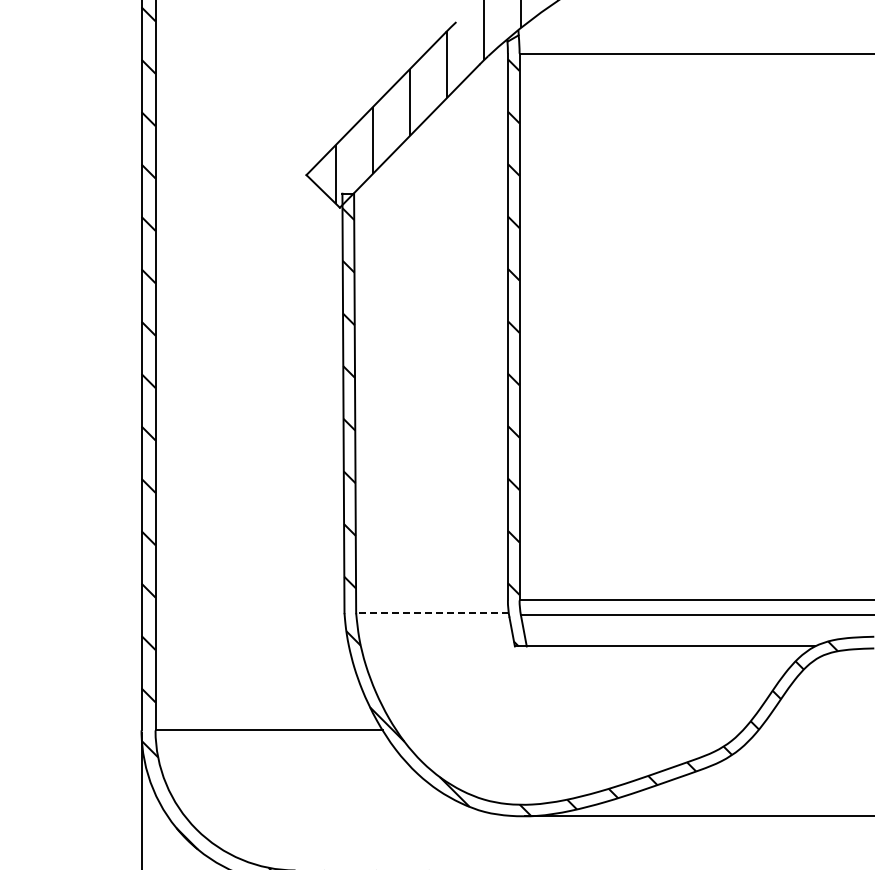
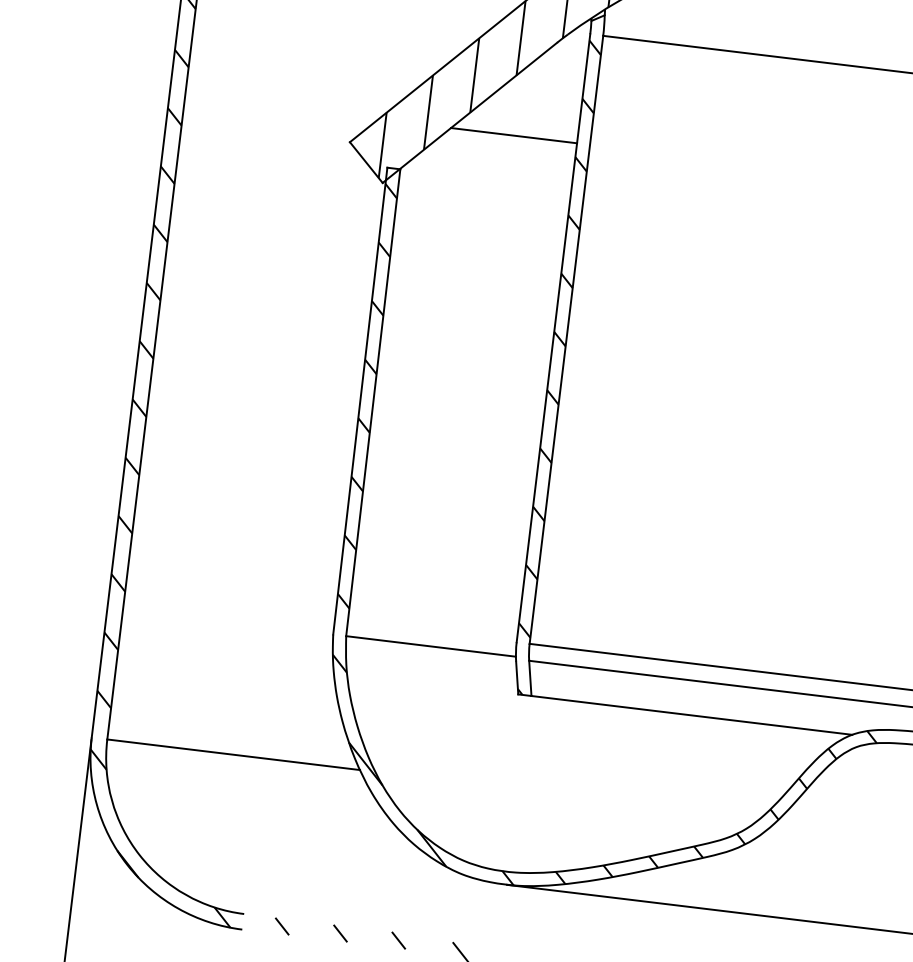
line: (450, 151) -> (513, 135), added
line: (431, 613) -> (429, 646), dashed -> solid

